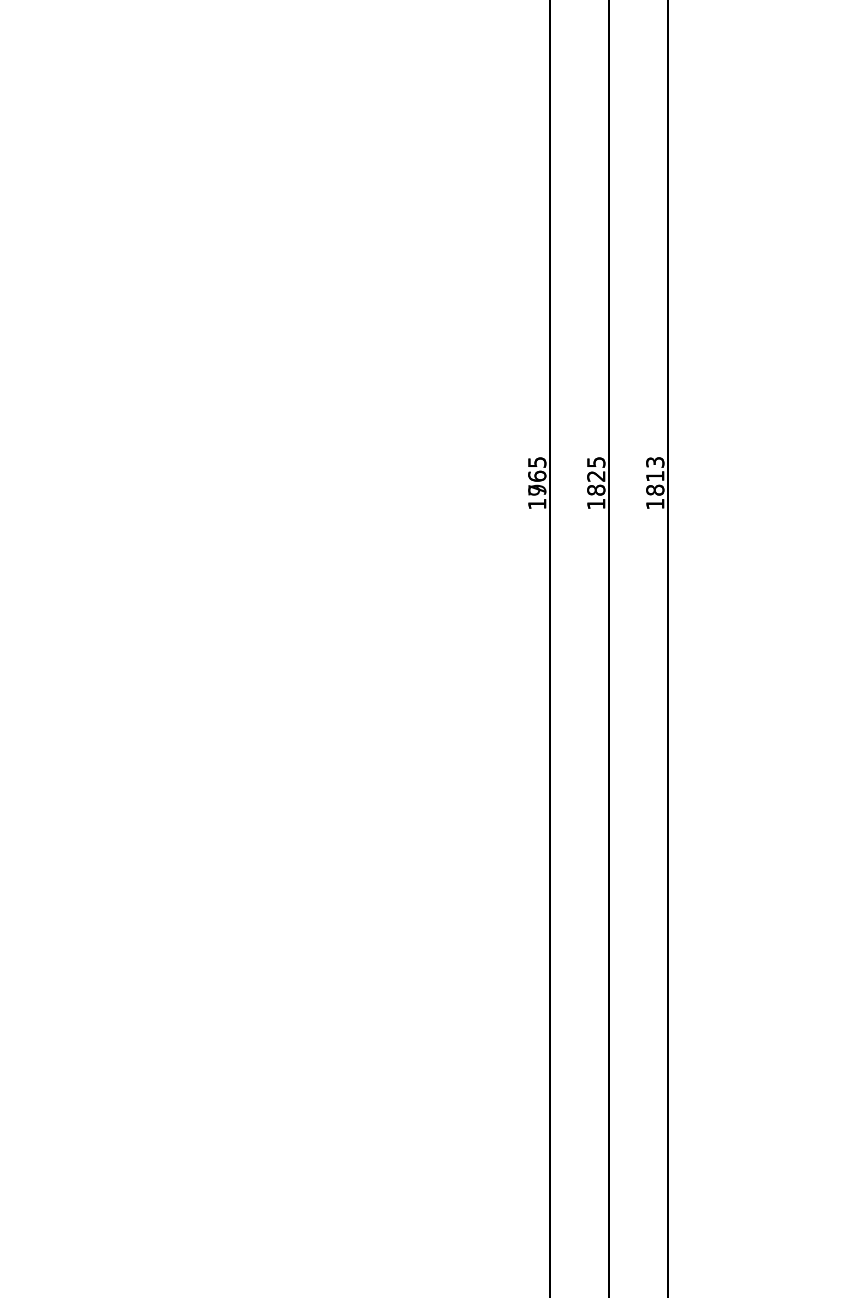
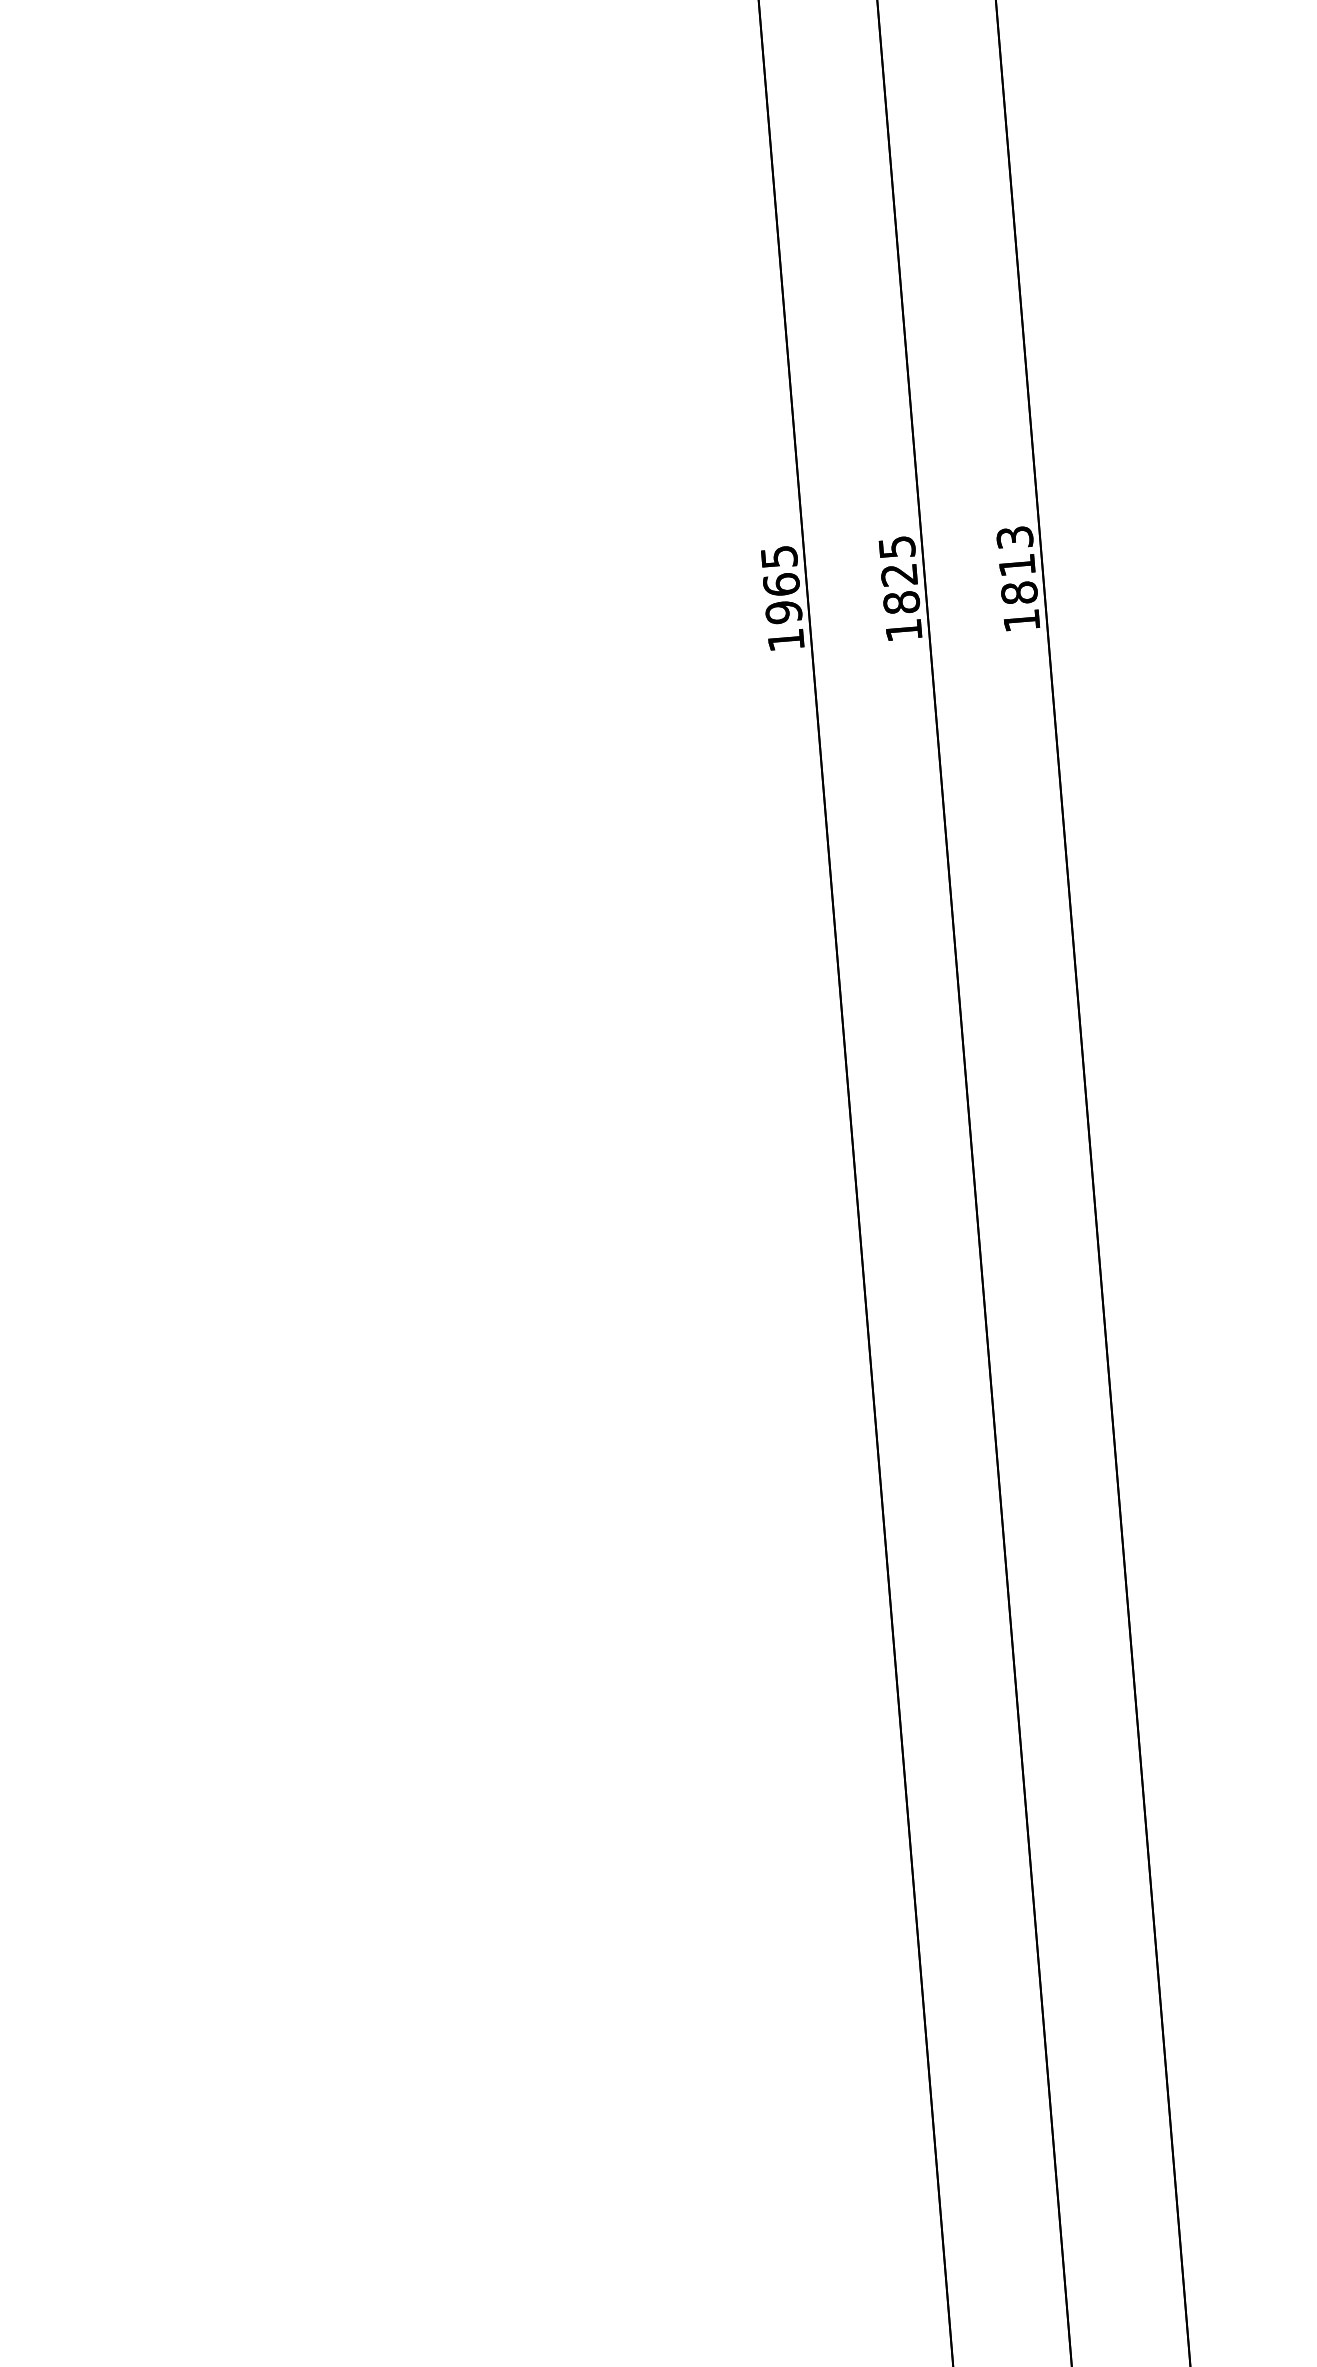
text: (537, 489) -> (784, 610), 1765 -> 1965

